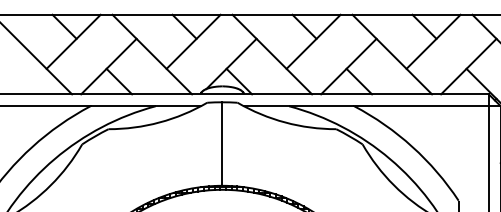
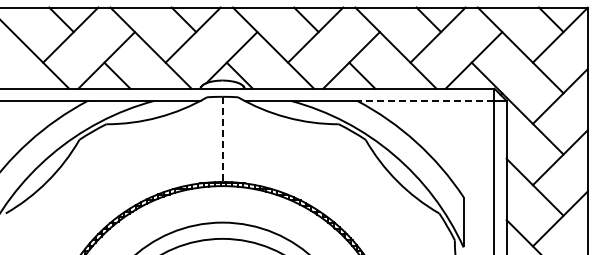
line: (421, 105) -> (425, 100), solid -> dashed
line: (222, 144) -> (222, 139), solid -> dashed

